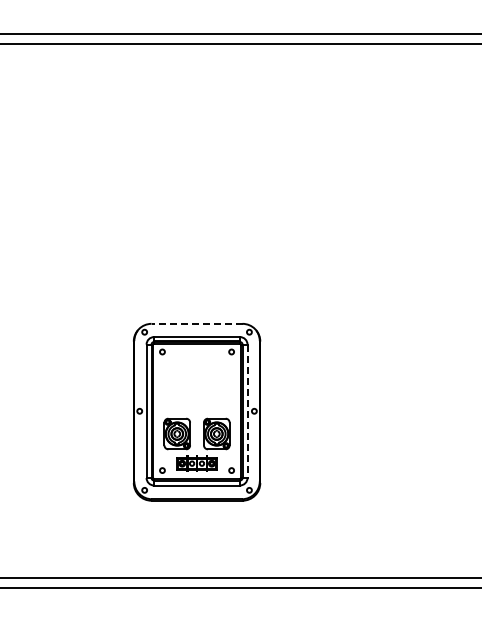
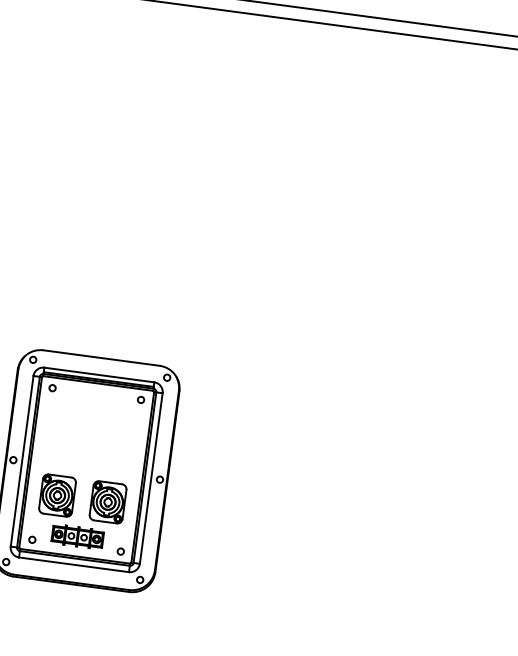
line: (196, 323) -> (100, 357), dashed -> solid
line: (247, 411) -> (151, 478), dashed -> solid

